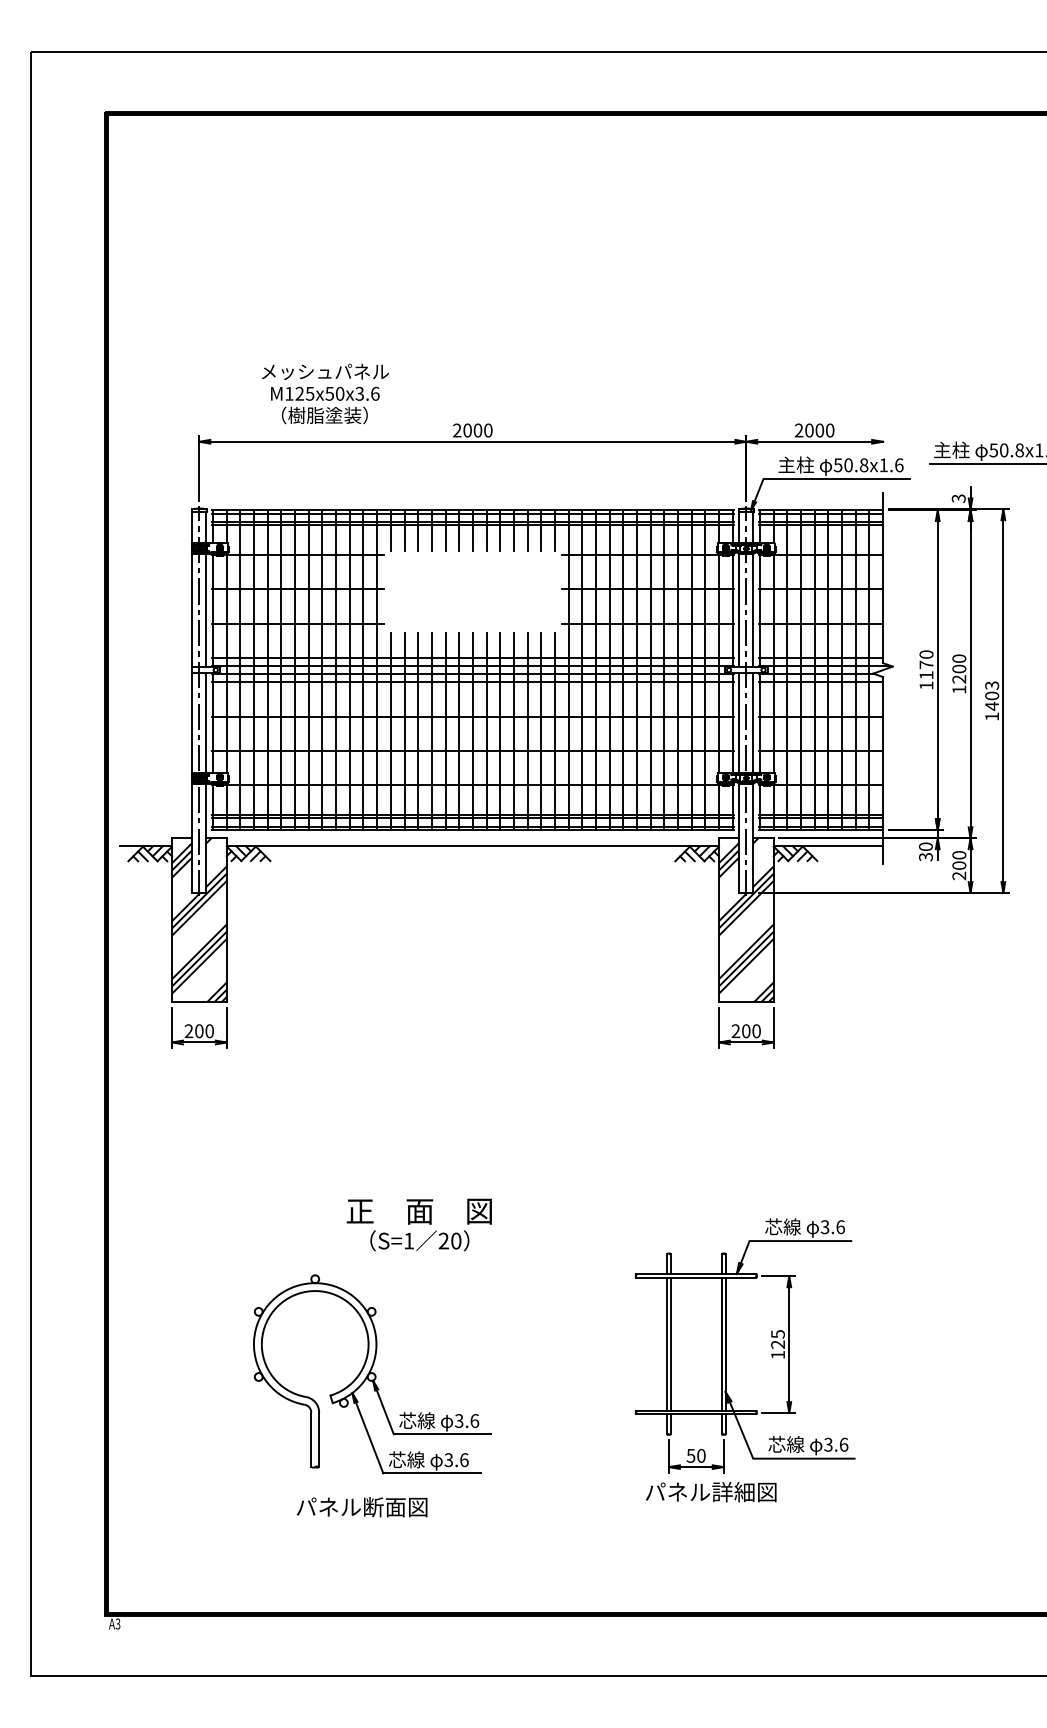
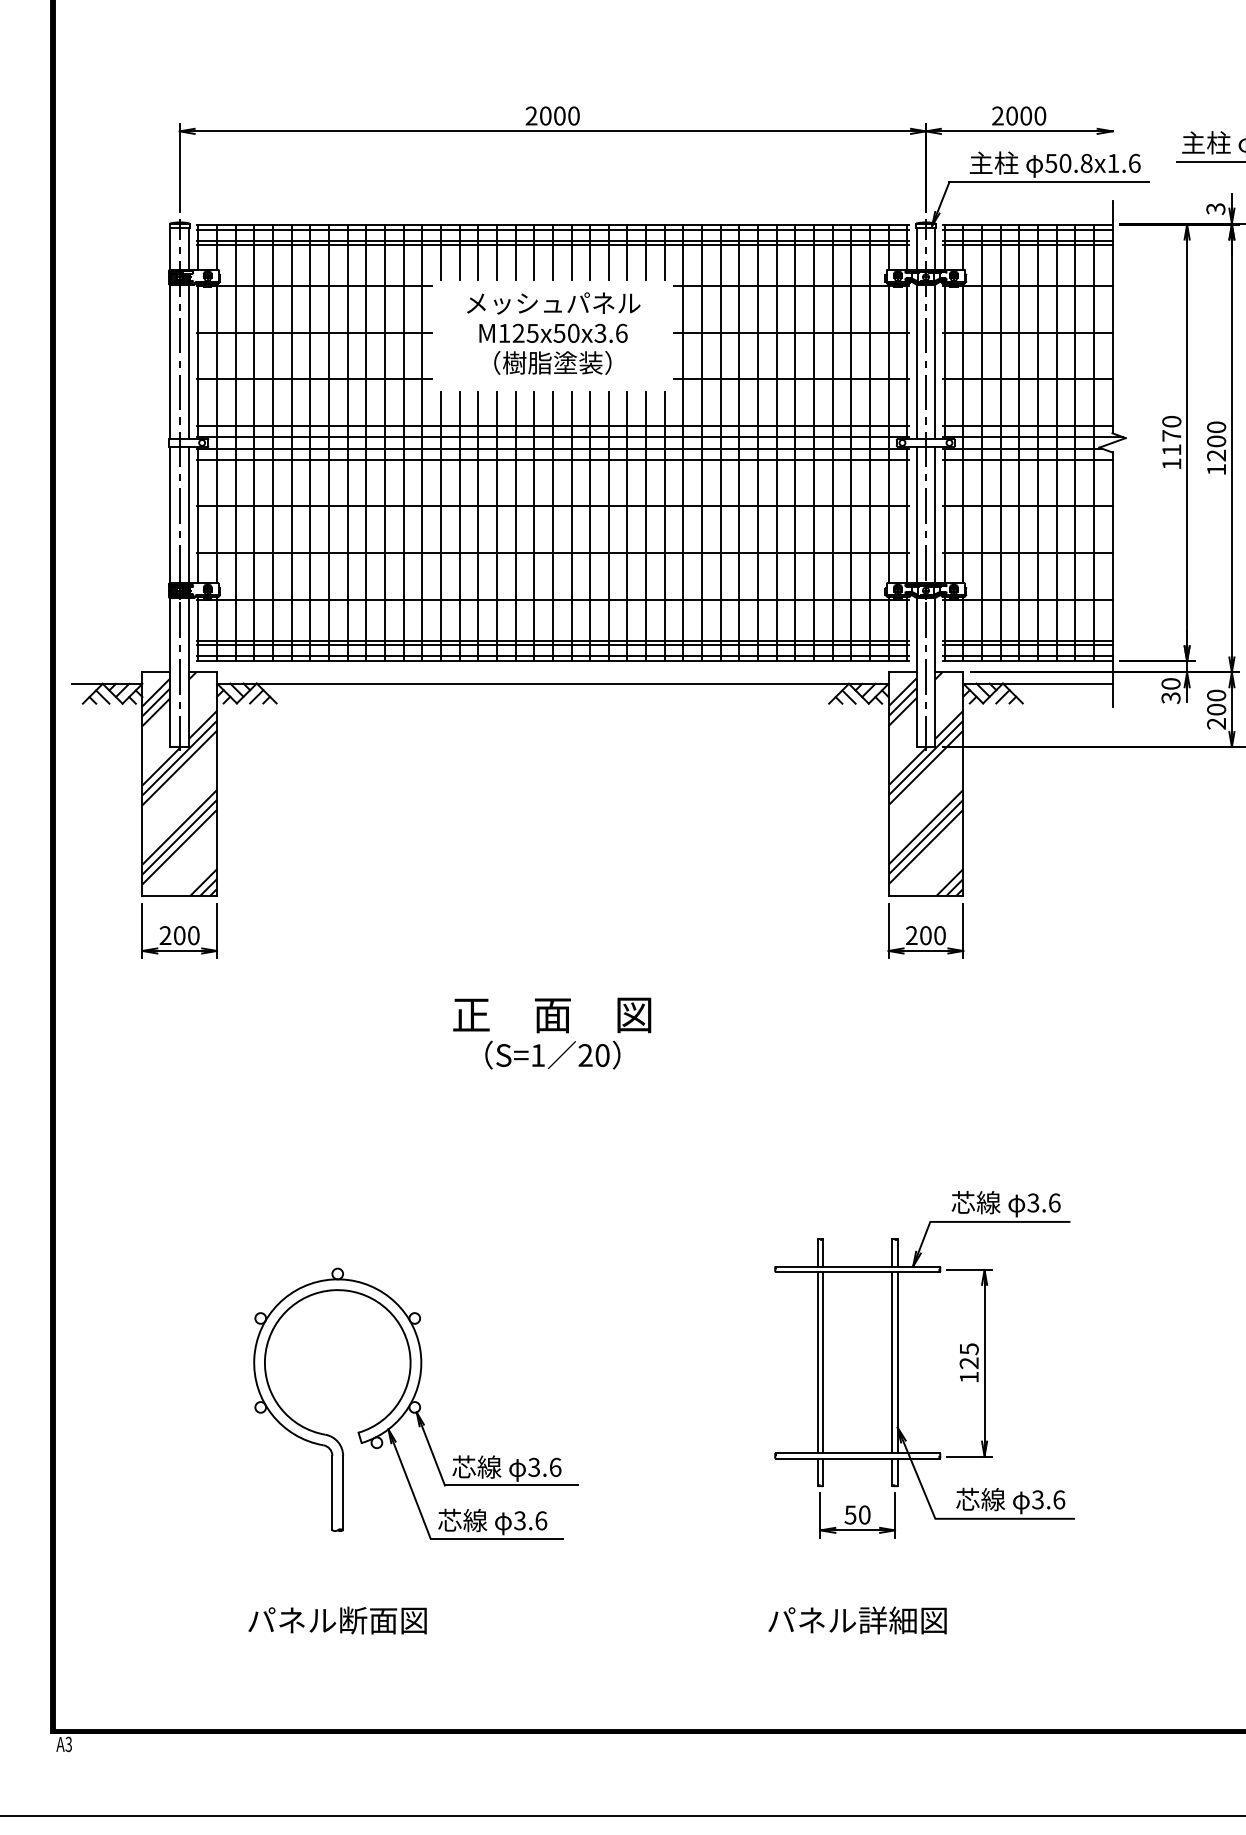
text: (325, 393) -> (553, 332), moved
text: (418, 1224) -> (551, 1032), moved
text: (711, 1492) -> (857, 1620), moved
text: (361, 1507) -> (336, 1620), moved

